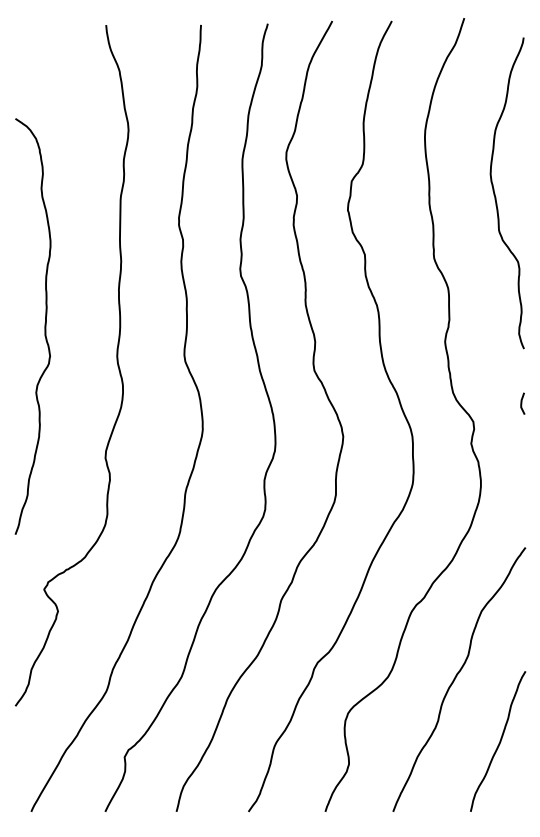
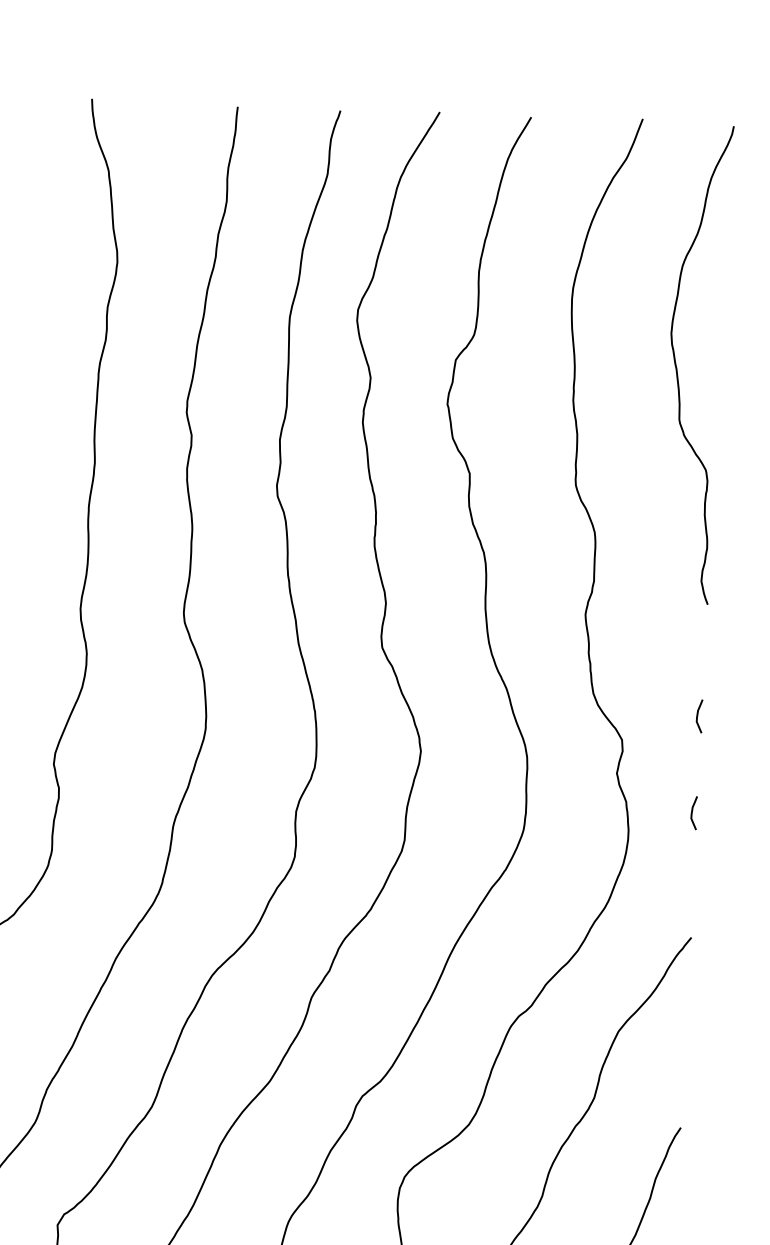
curve: (496, 197) -> (678, 369), moved
curve: (522, 466) -> (693, 812), added

